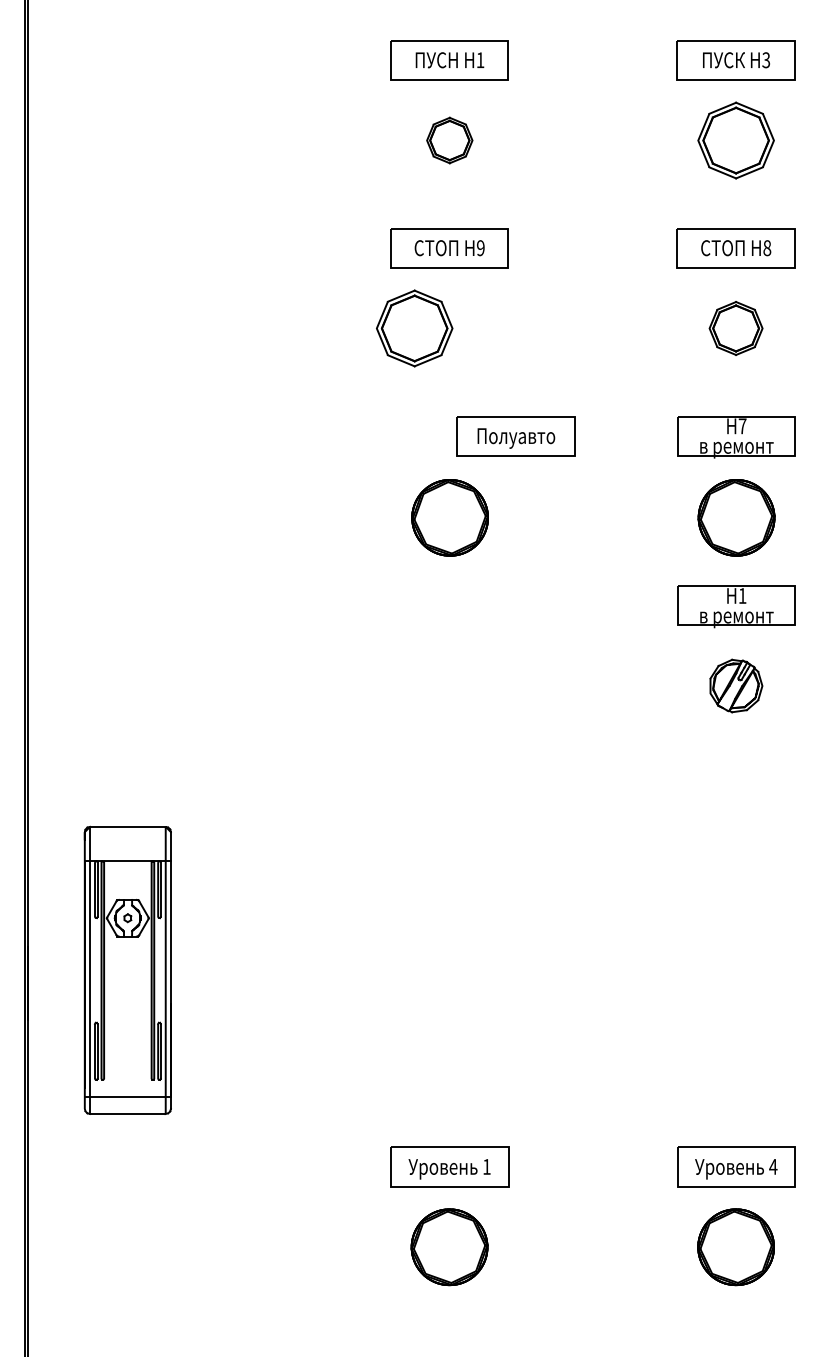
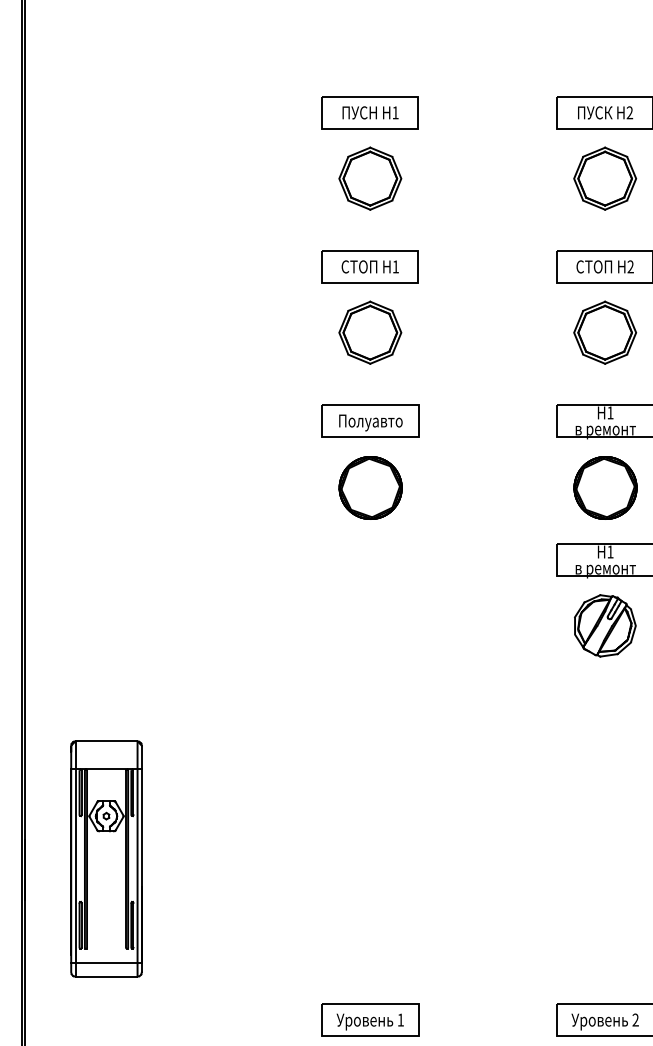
text: (766, 60) -> (630, 113), 3 -> 2
part: (449, 140) -> (370, 178), size x1.67
text: (480, 248) -> (395, 267), 9 -> 1
text: (767, 248) -> (630, 267), 8 -> 2
part: (414, 328) -> (370, 332), moved
part: (735, 328) -> (604, 332), size x1.43
text: (742, 426) -> (610, 413), 7 -> 1
part: (515, 436) -> (370, 421), moved
part: (736, 685) -> (605, 625), size x1.43
text: (773, 1166) -> (635, 1019), 4 -> 2

